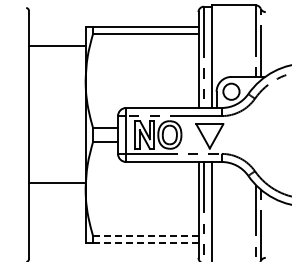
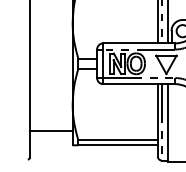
line: (56, 183) -> (50, 131), moved
line: (145, 236) -> (117, 140), dashed -> solid
line: (145, 243) -> (117, 145), dashed -> solid

